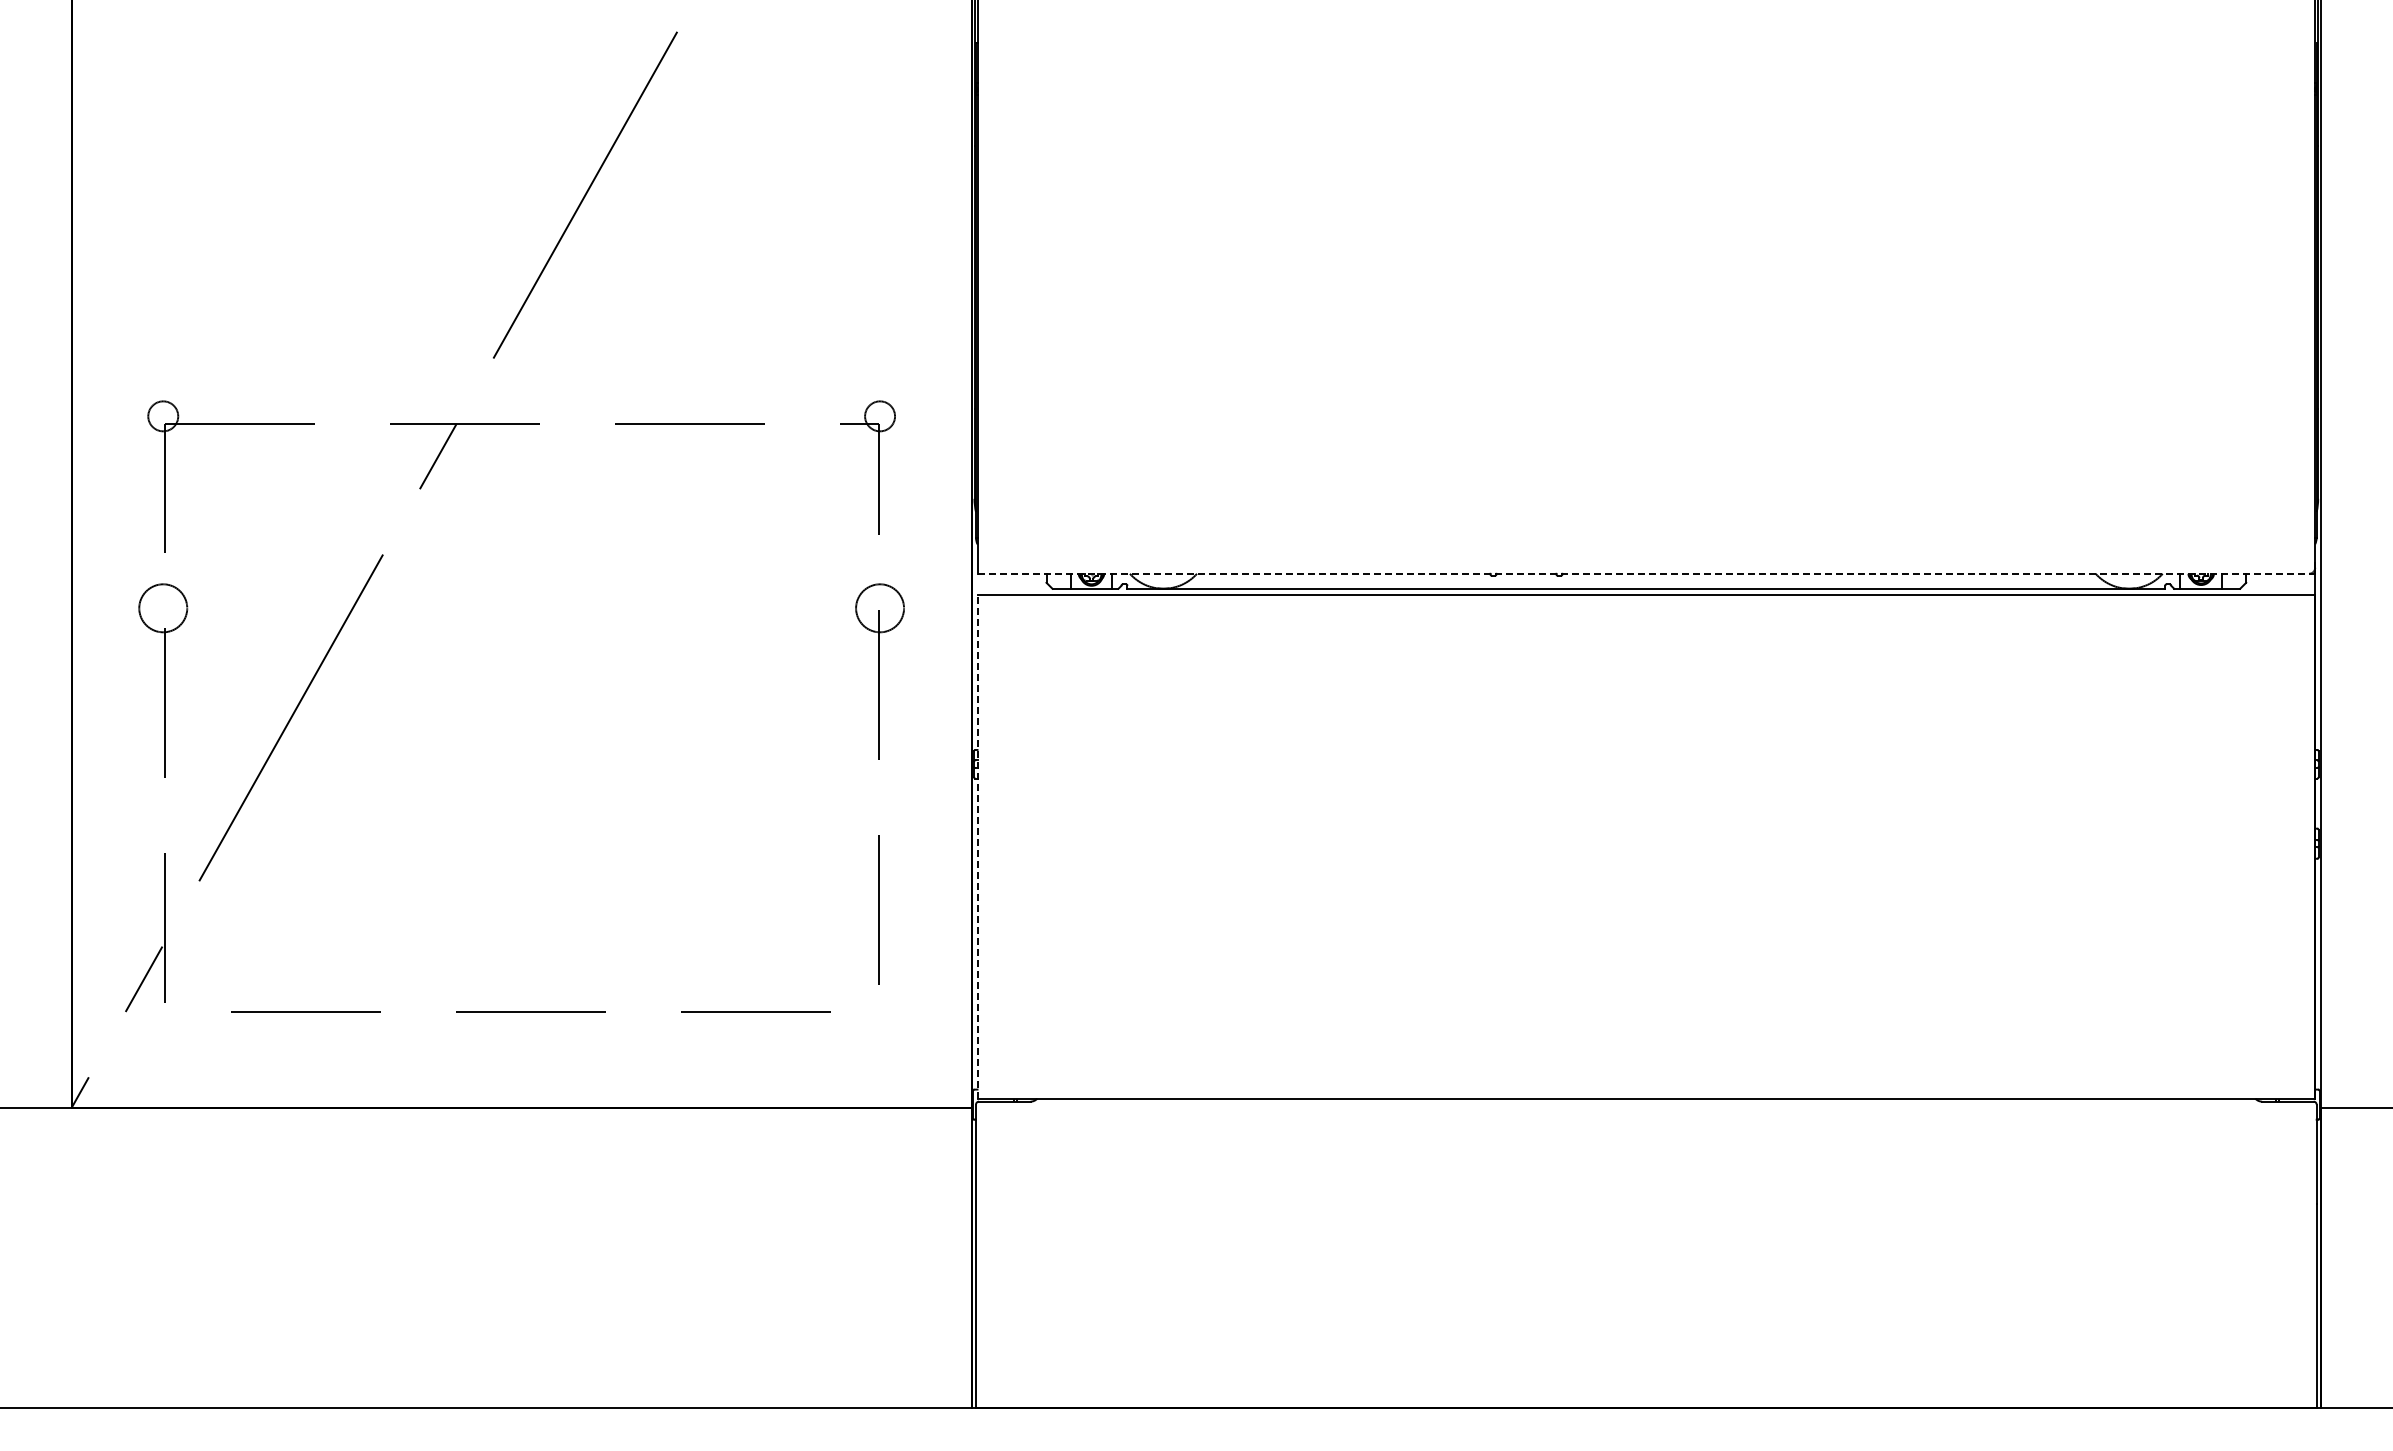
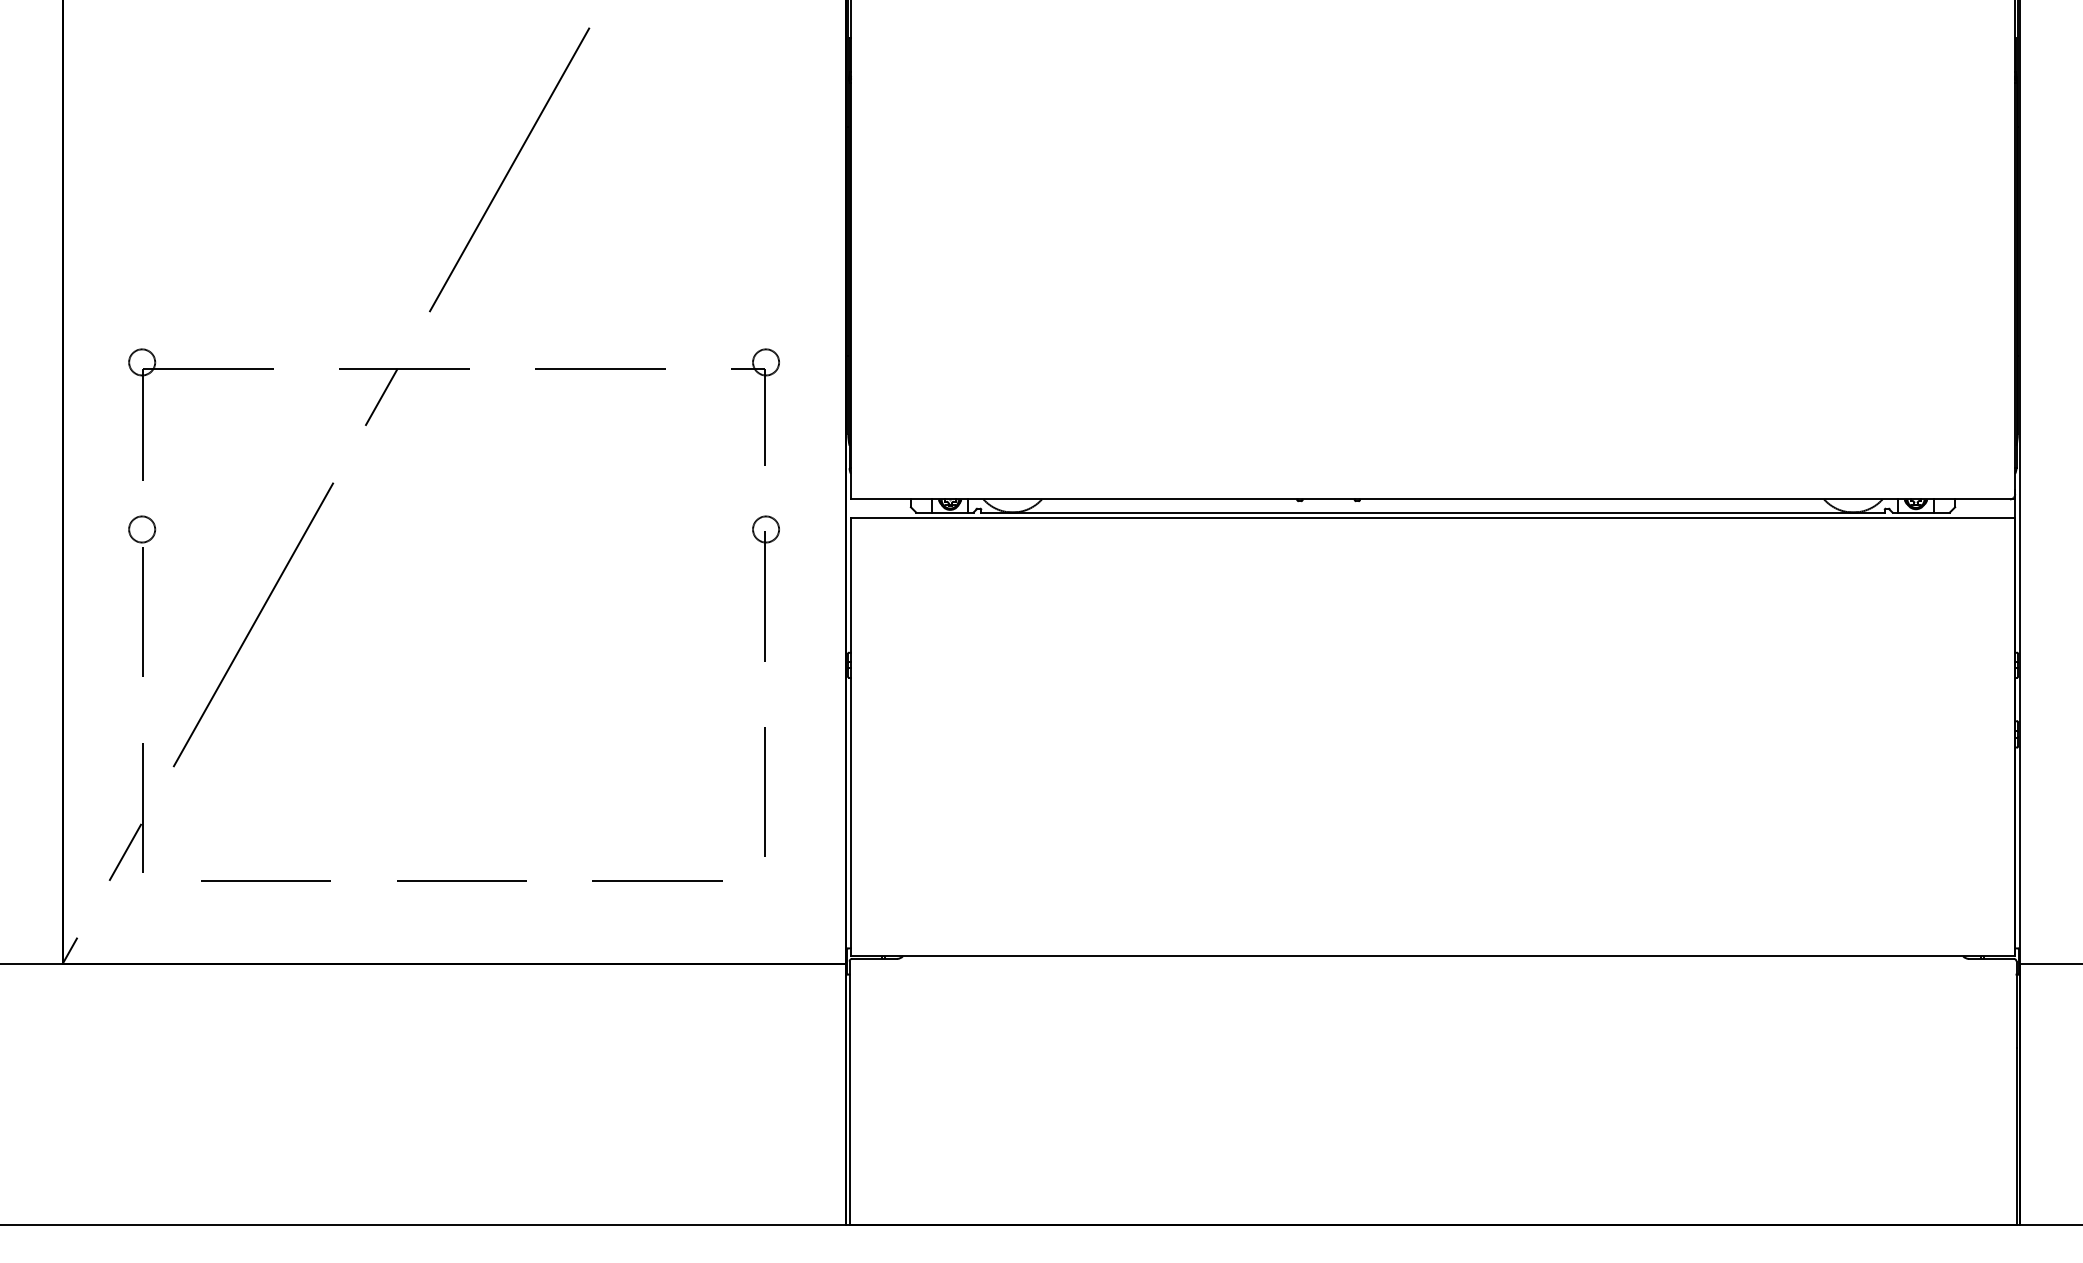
line: (1646, 573) -> (1433, 499), dashed -> solid
circle: (163, 608) -> (142, 529), size x0.62
circle: (880, 608) -> (766, 529), size x0.62
line: (977, 846) -> (850, 736), dashed -> solid

